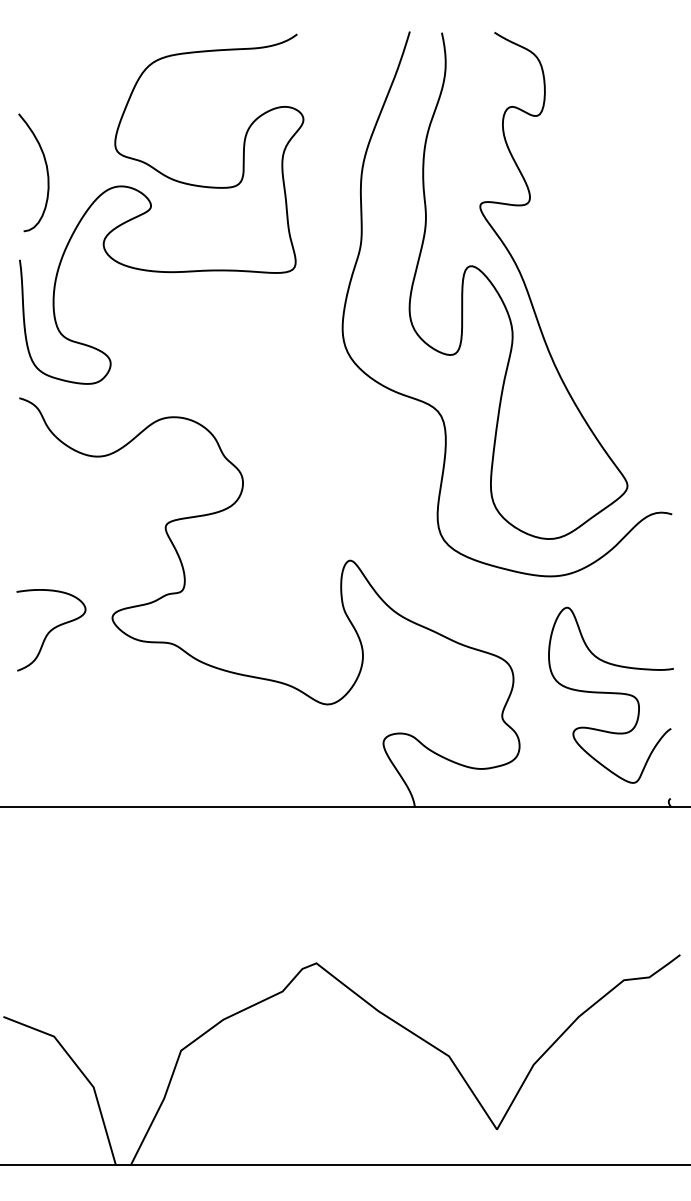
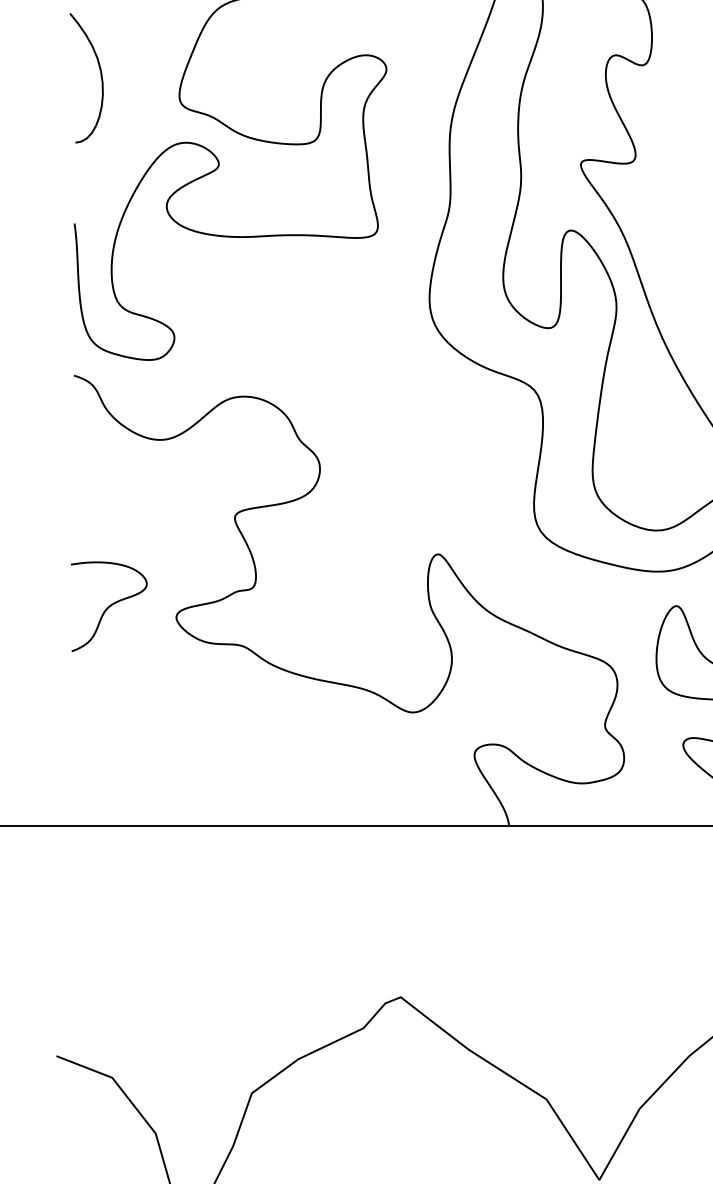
curve: (46, 172) -> (100, 77), moved
curve: (51, 630) -> (109, 606), moved

